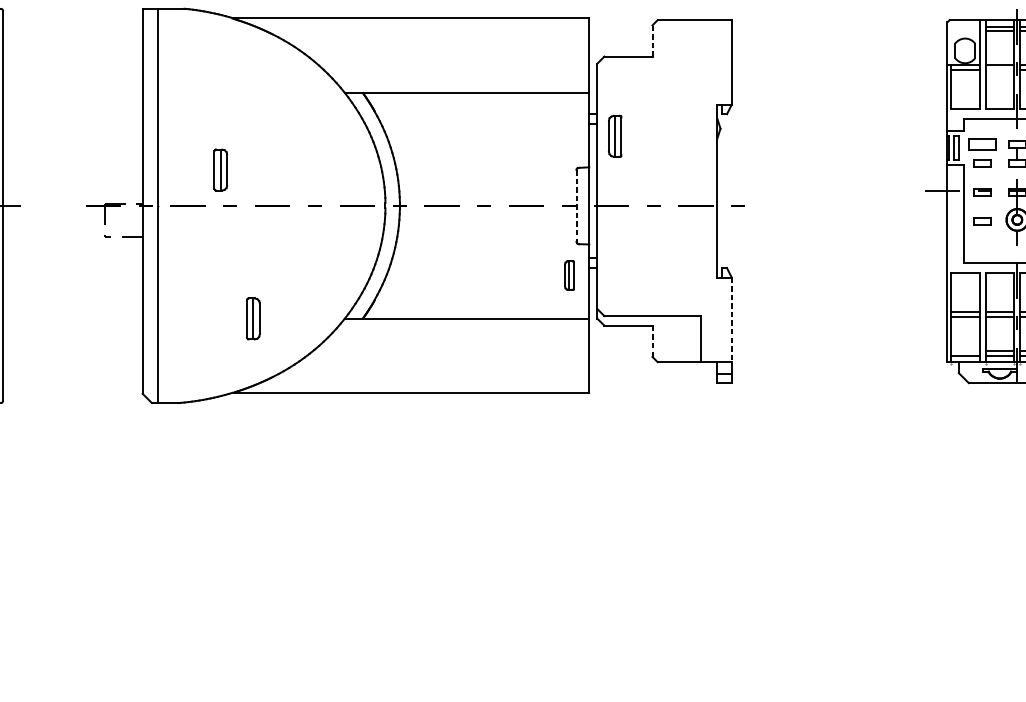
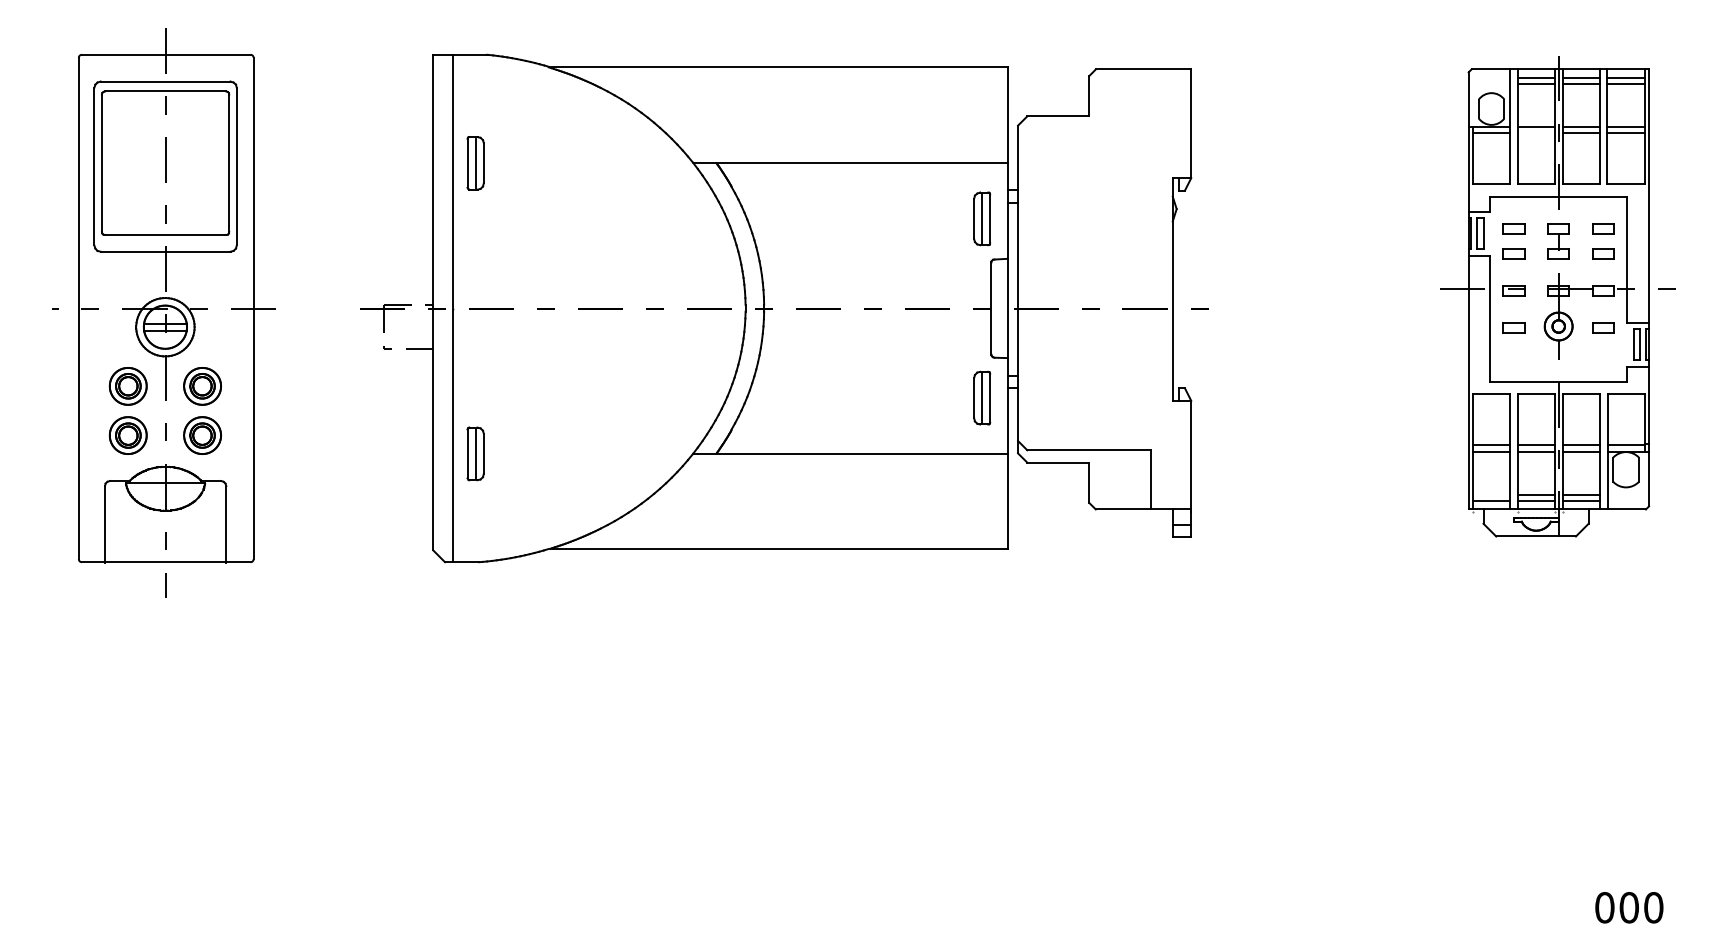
line: (652, 40) -> (1089, 95), dashed -> solid
part: (614, 135) -> (981, 218), moved
part: (982, 143) -> (1513, 228), size x0.62
part: (220, 170) -> (475, 163), moved
line: (576, 206) -> (991, 309), dashed -> solid
part: (569, 275) -> (982, 397), size x1.43
part: (253, 318) -> (475, 453), moved
line: (732, 320) -> (1191, 456), dashed -> solid
line: (652, 341) -> (1089, 482), dashed -> solid

